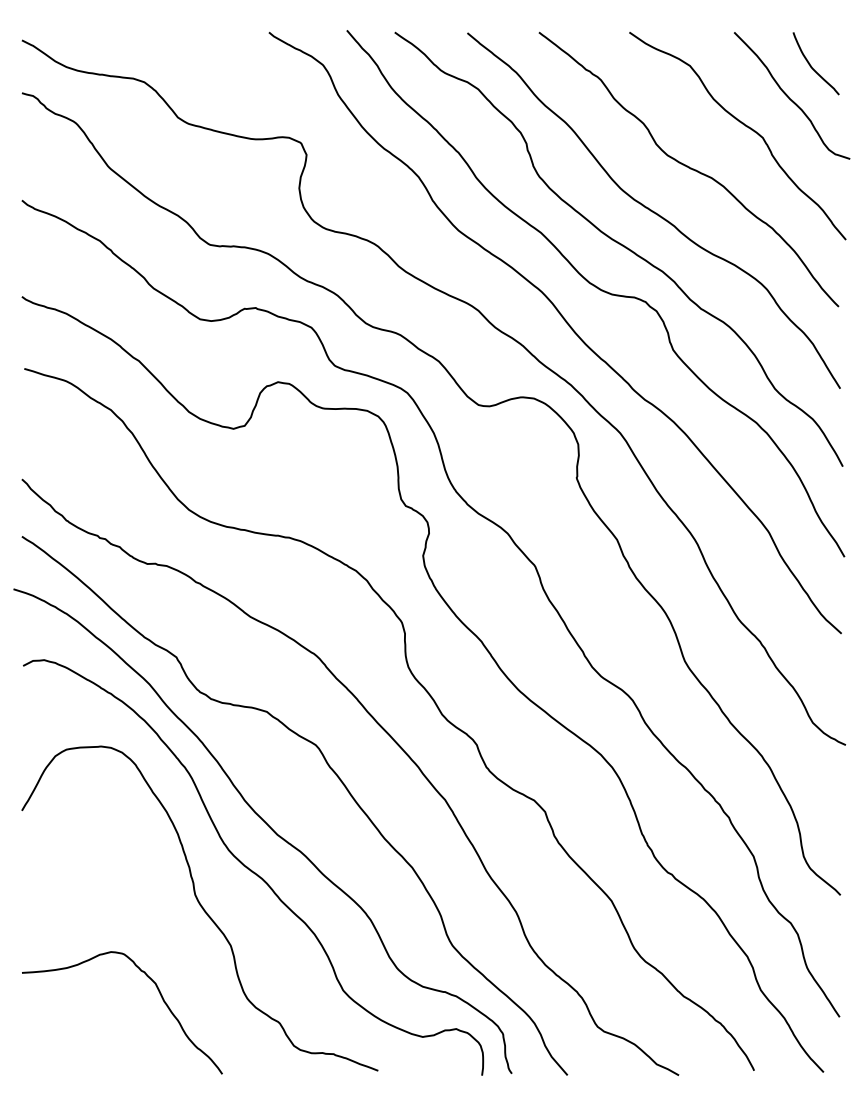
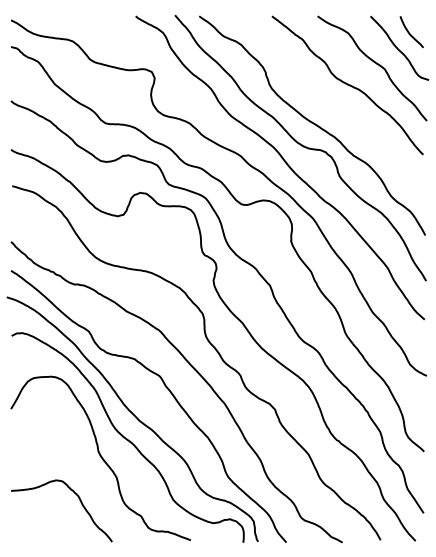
curve: (652, 211) -> (329, 106), removed

